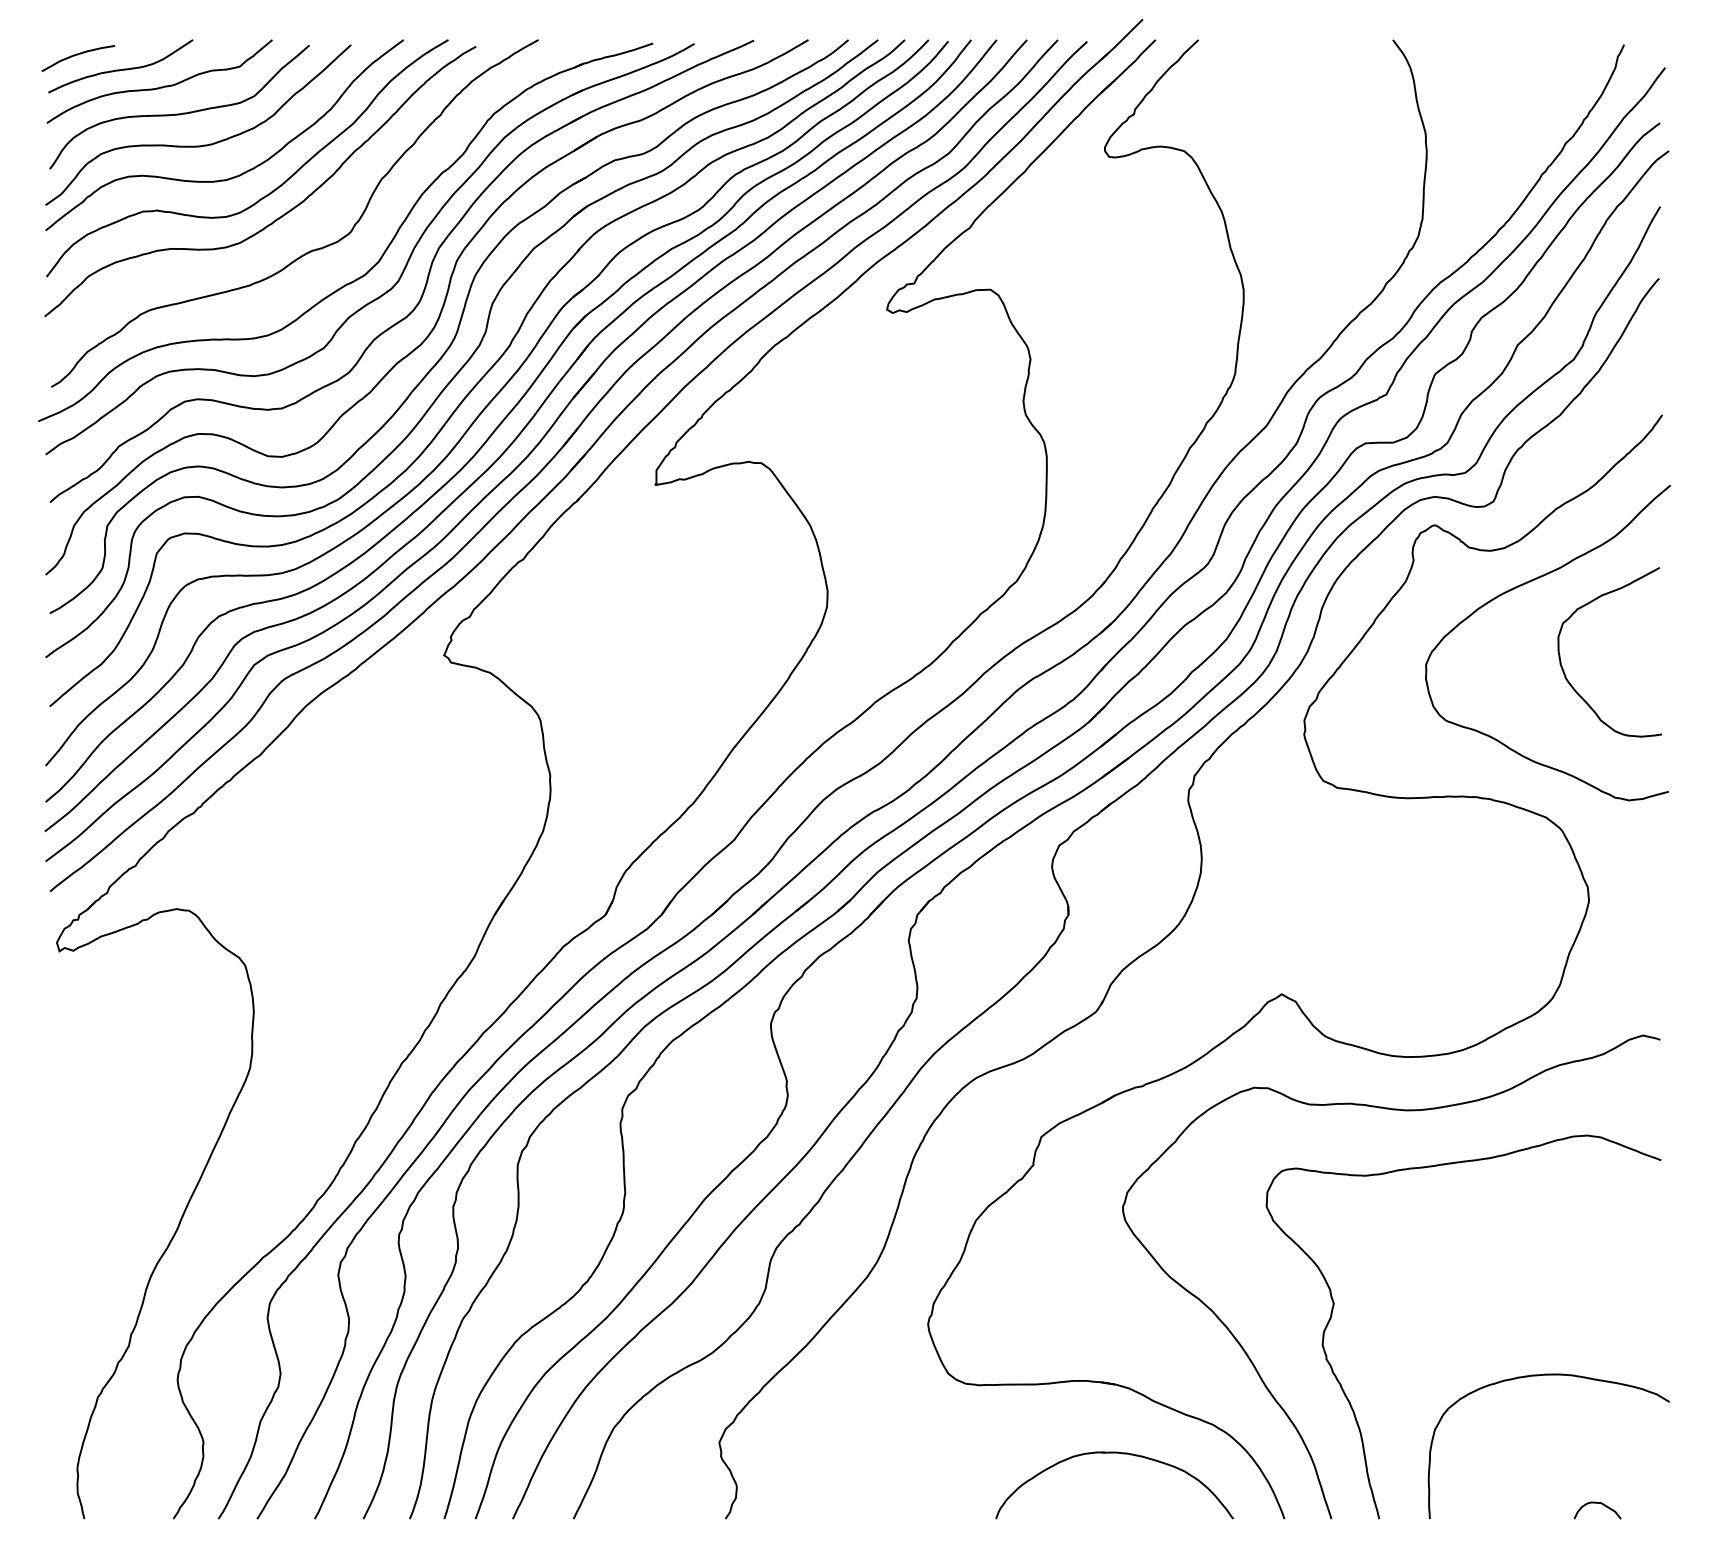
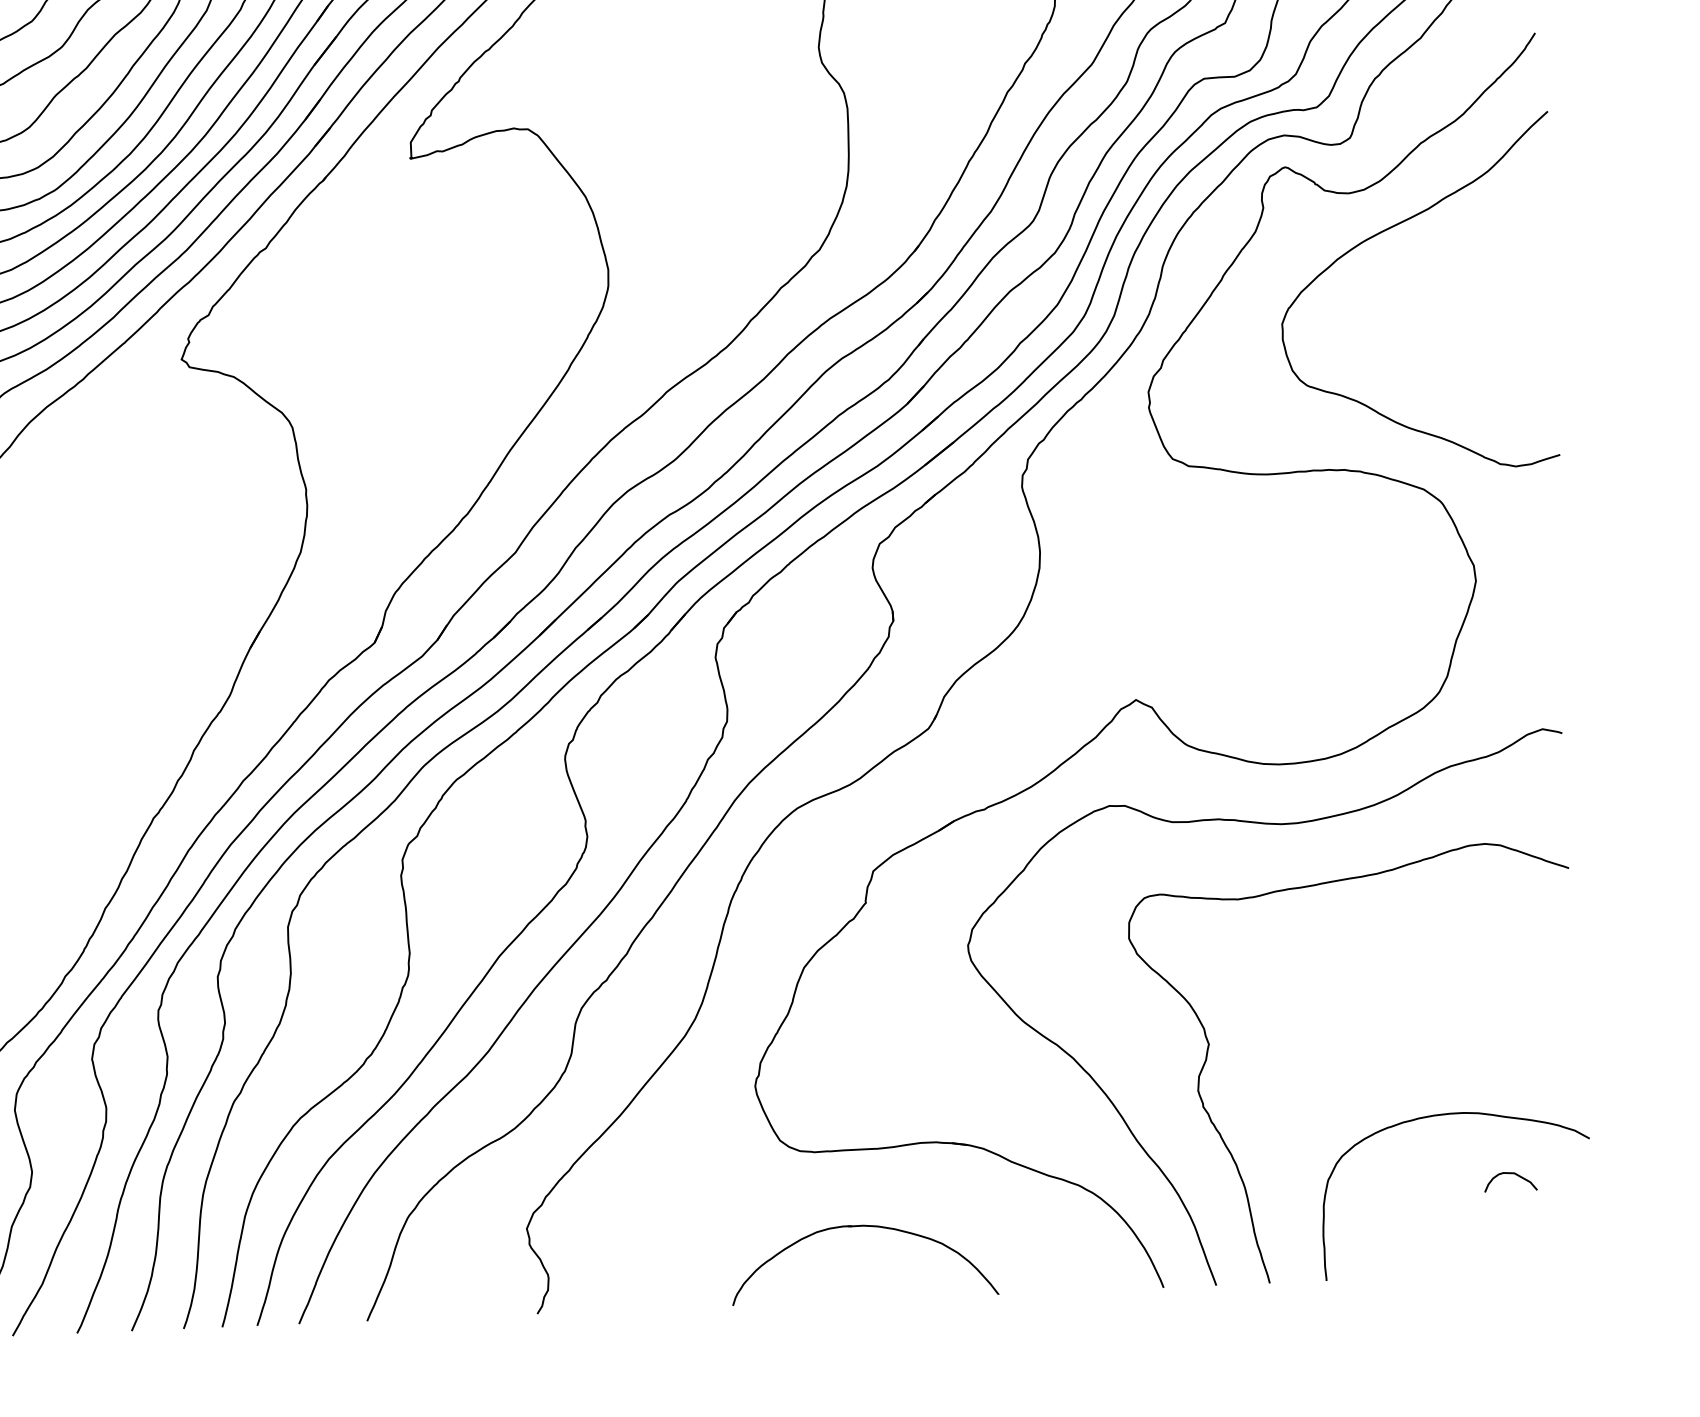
curve: (1563, 668) -> (1436, 321), removed
part: (1114, 1453) -> (862, 1226), moved
curve: (1597, 1503) -> (1510, 1173), moved

